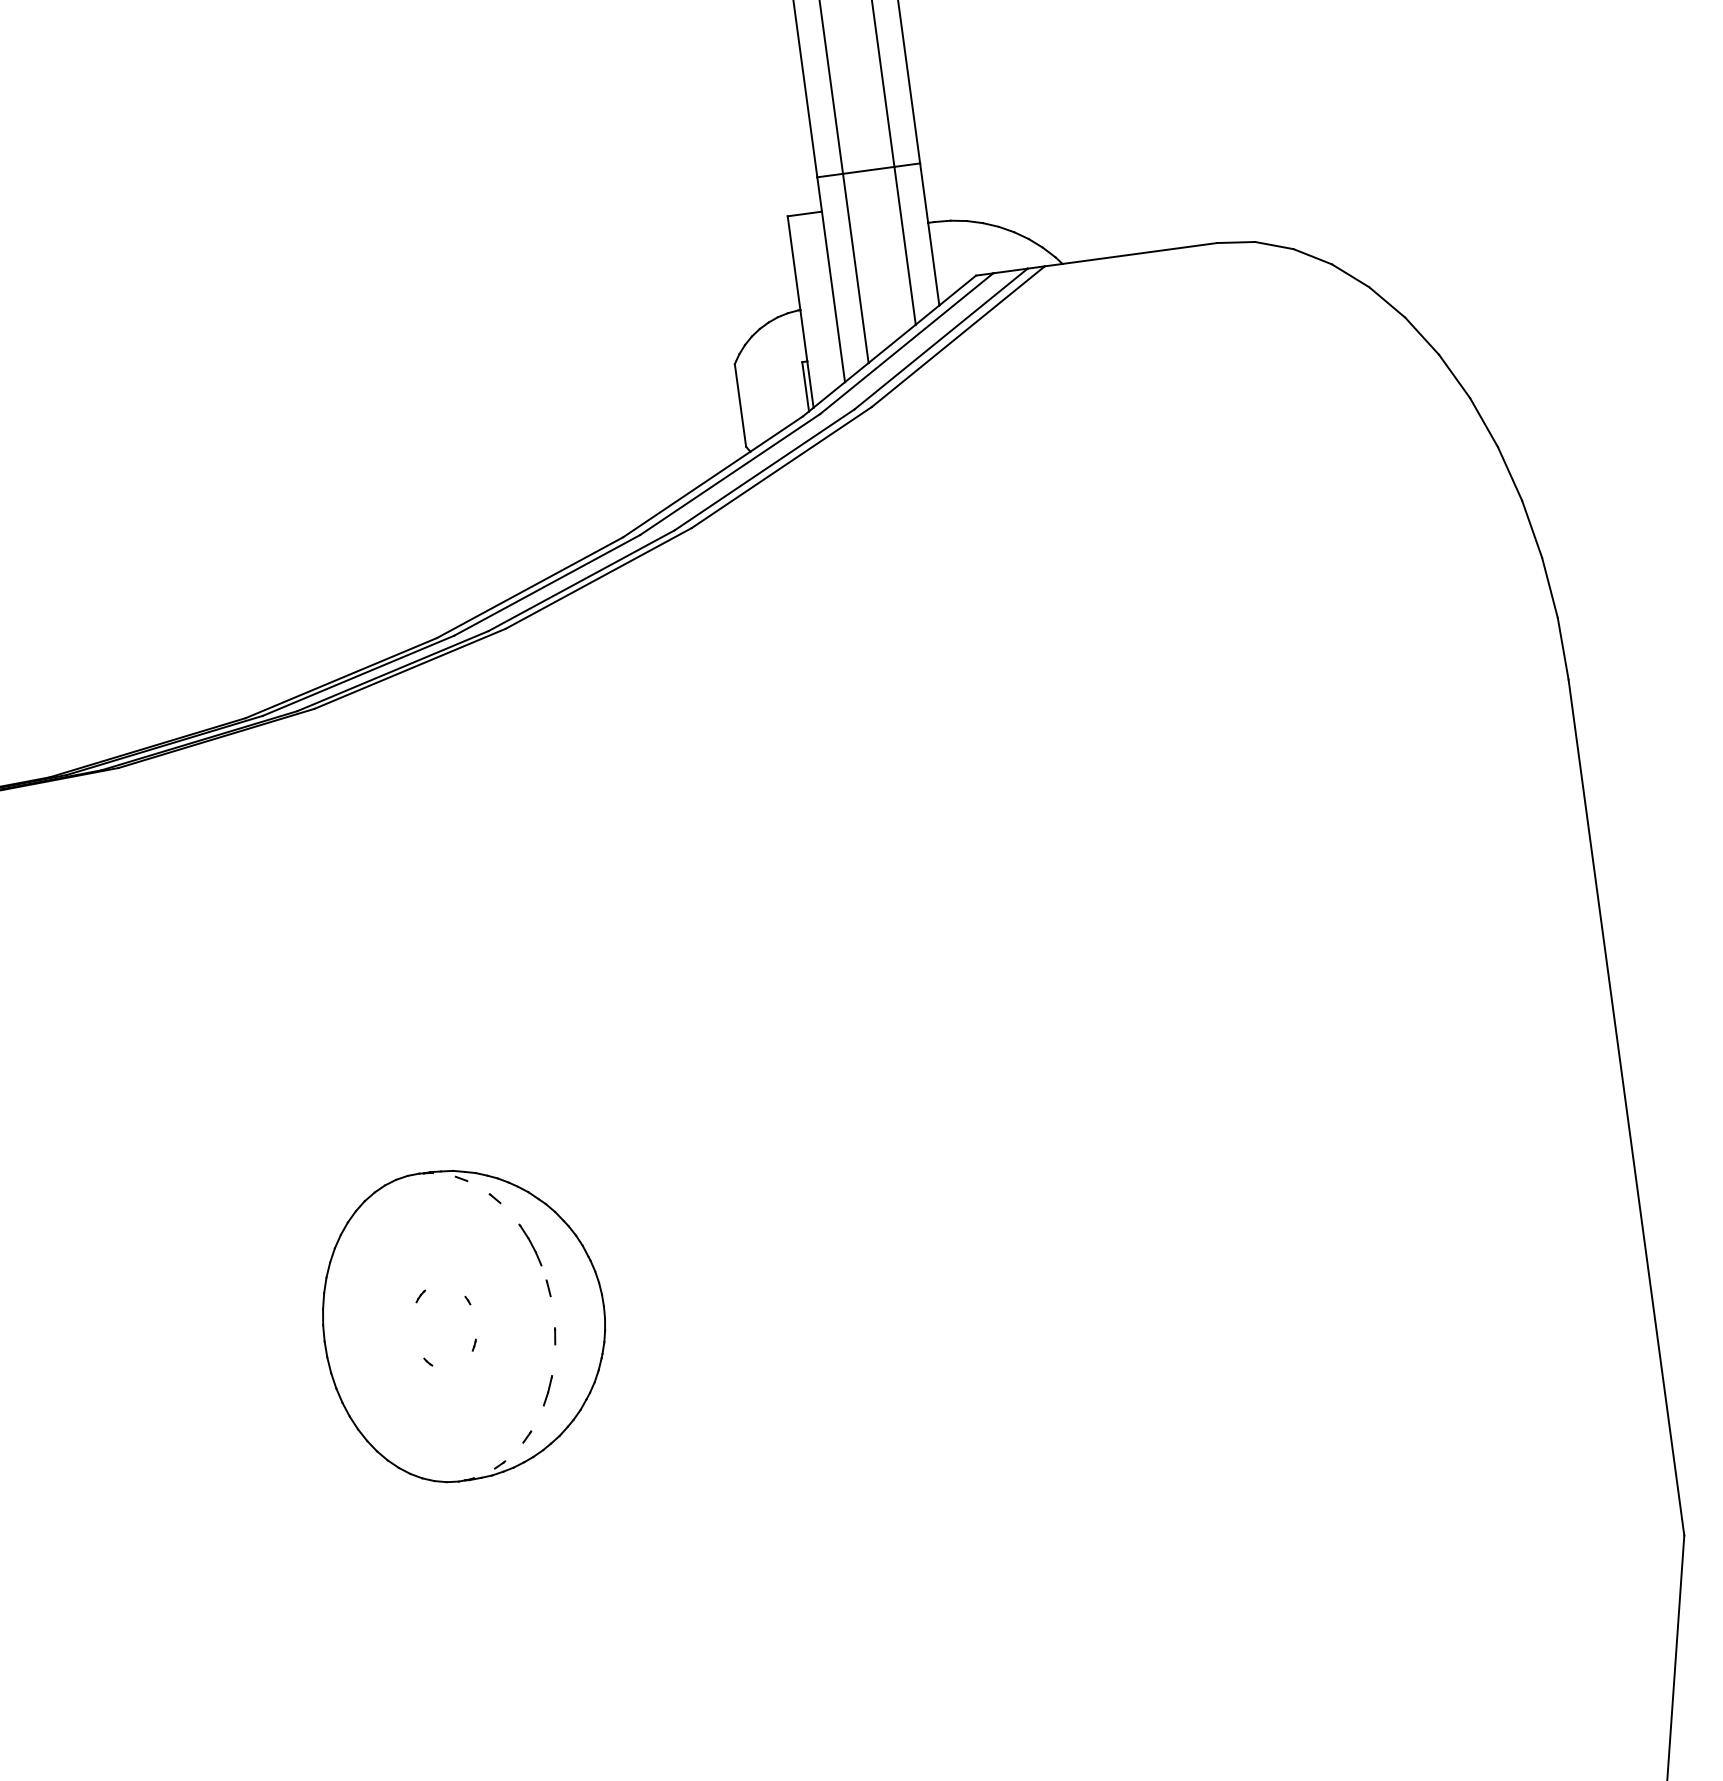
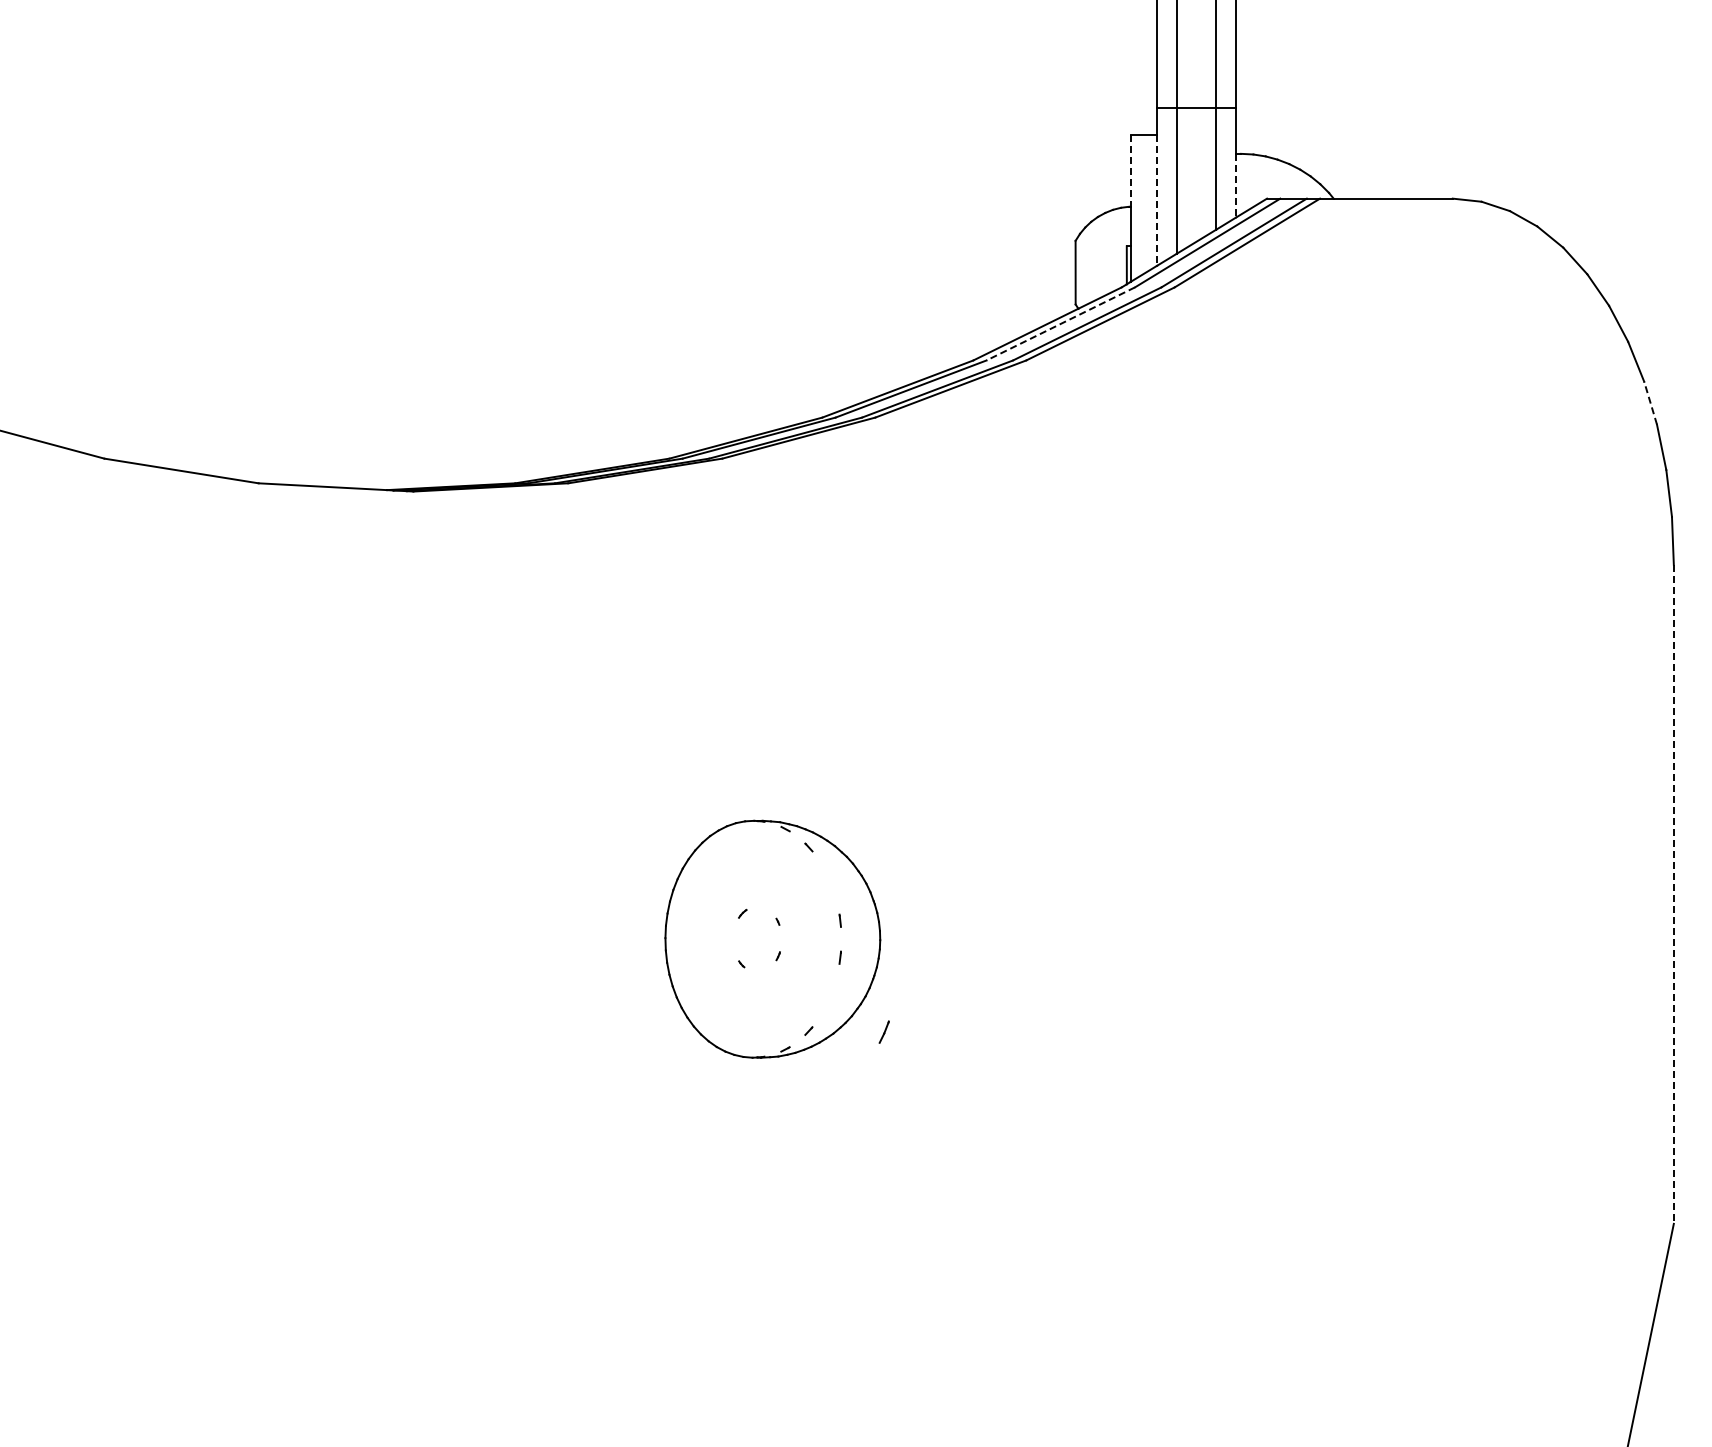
line: (934, 263) -> (1236, 185), solid -> dashed
line: (793, 264) -> (1130, 171), solid -> dashed
line: (834, 297) -> (1157, 200), solid -> dashed
line: (1509, 473) -> (1650, 402), solid -> dashed
line: (729, 474) -> (1060, 323), solid -> dashed
line: (1626, 1107) -> (1673, 894), solid -> dashed
part: (529, 1244) -> (830, 885), removed
line: (548, 1389) -> (884, 1031), moved

